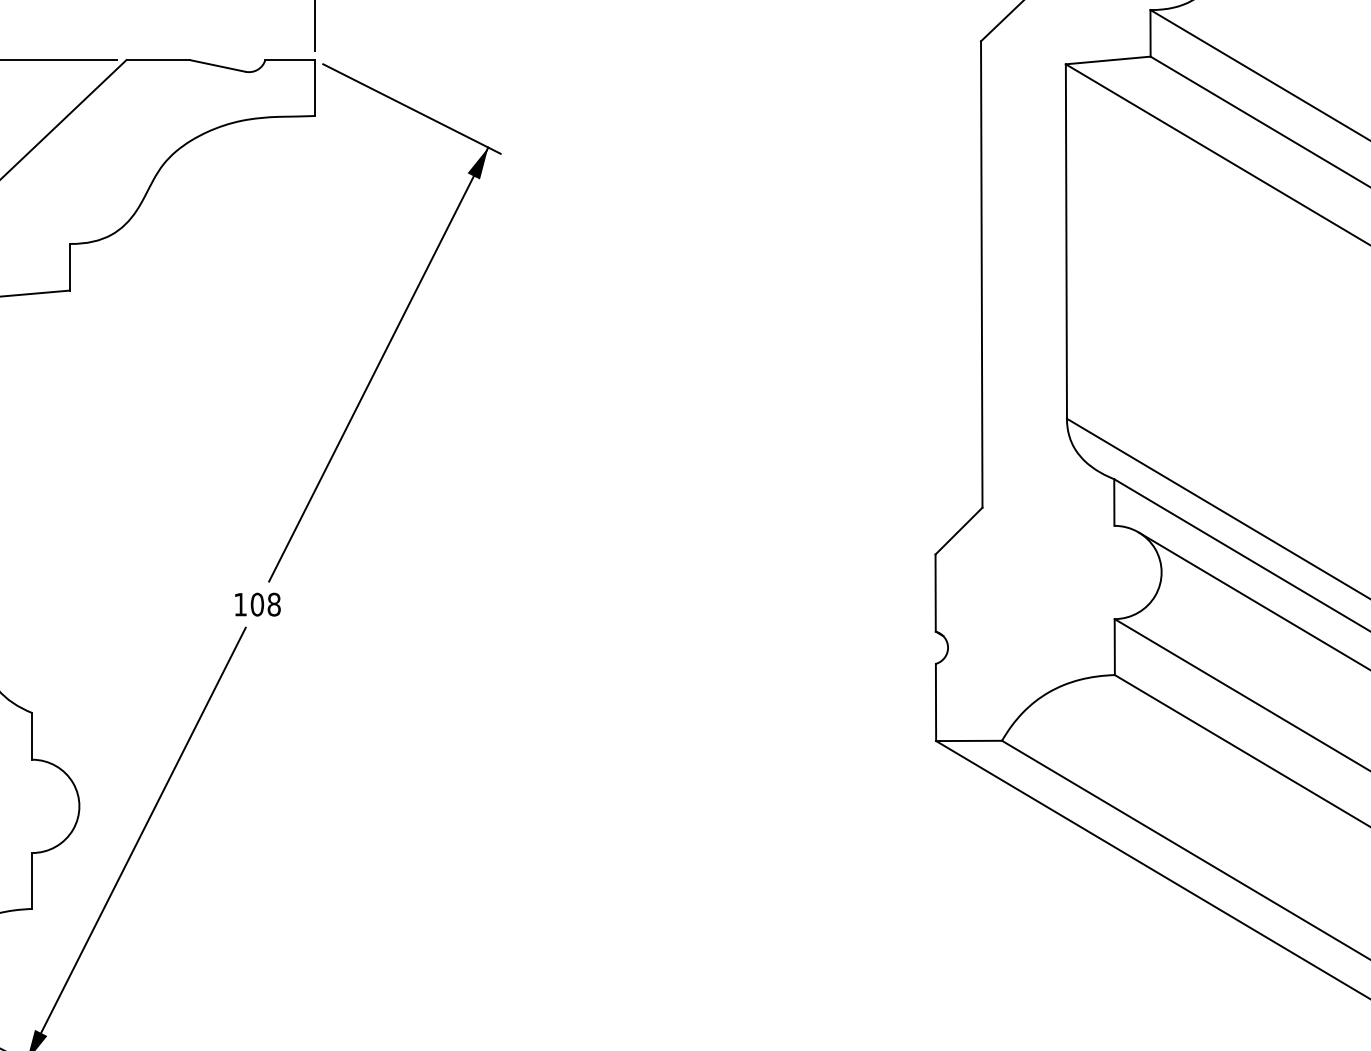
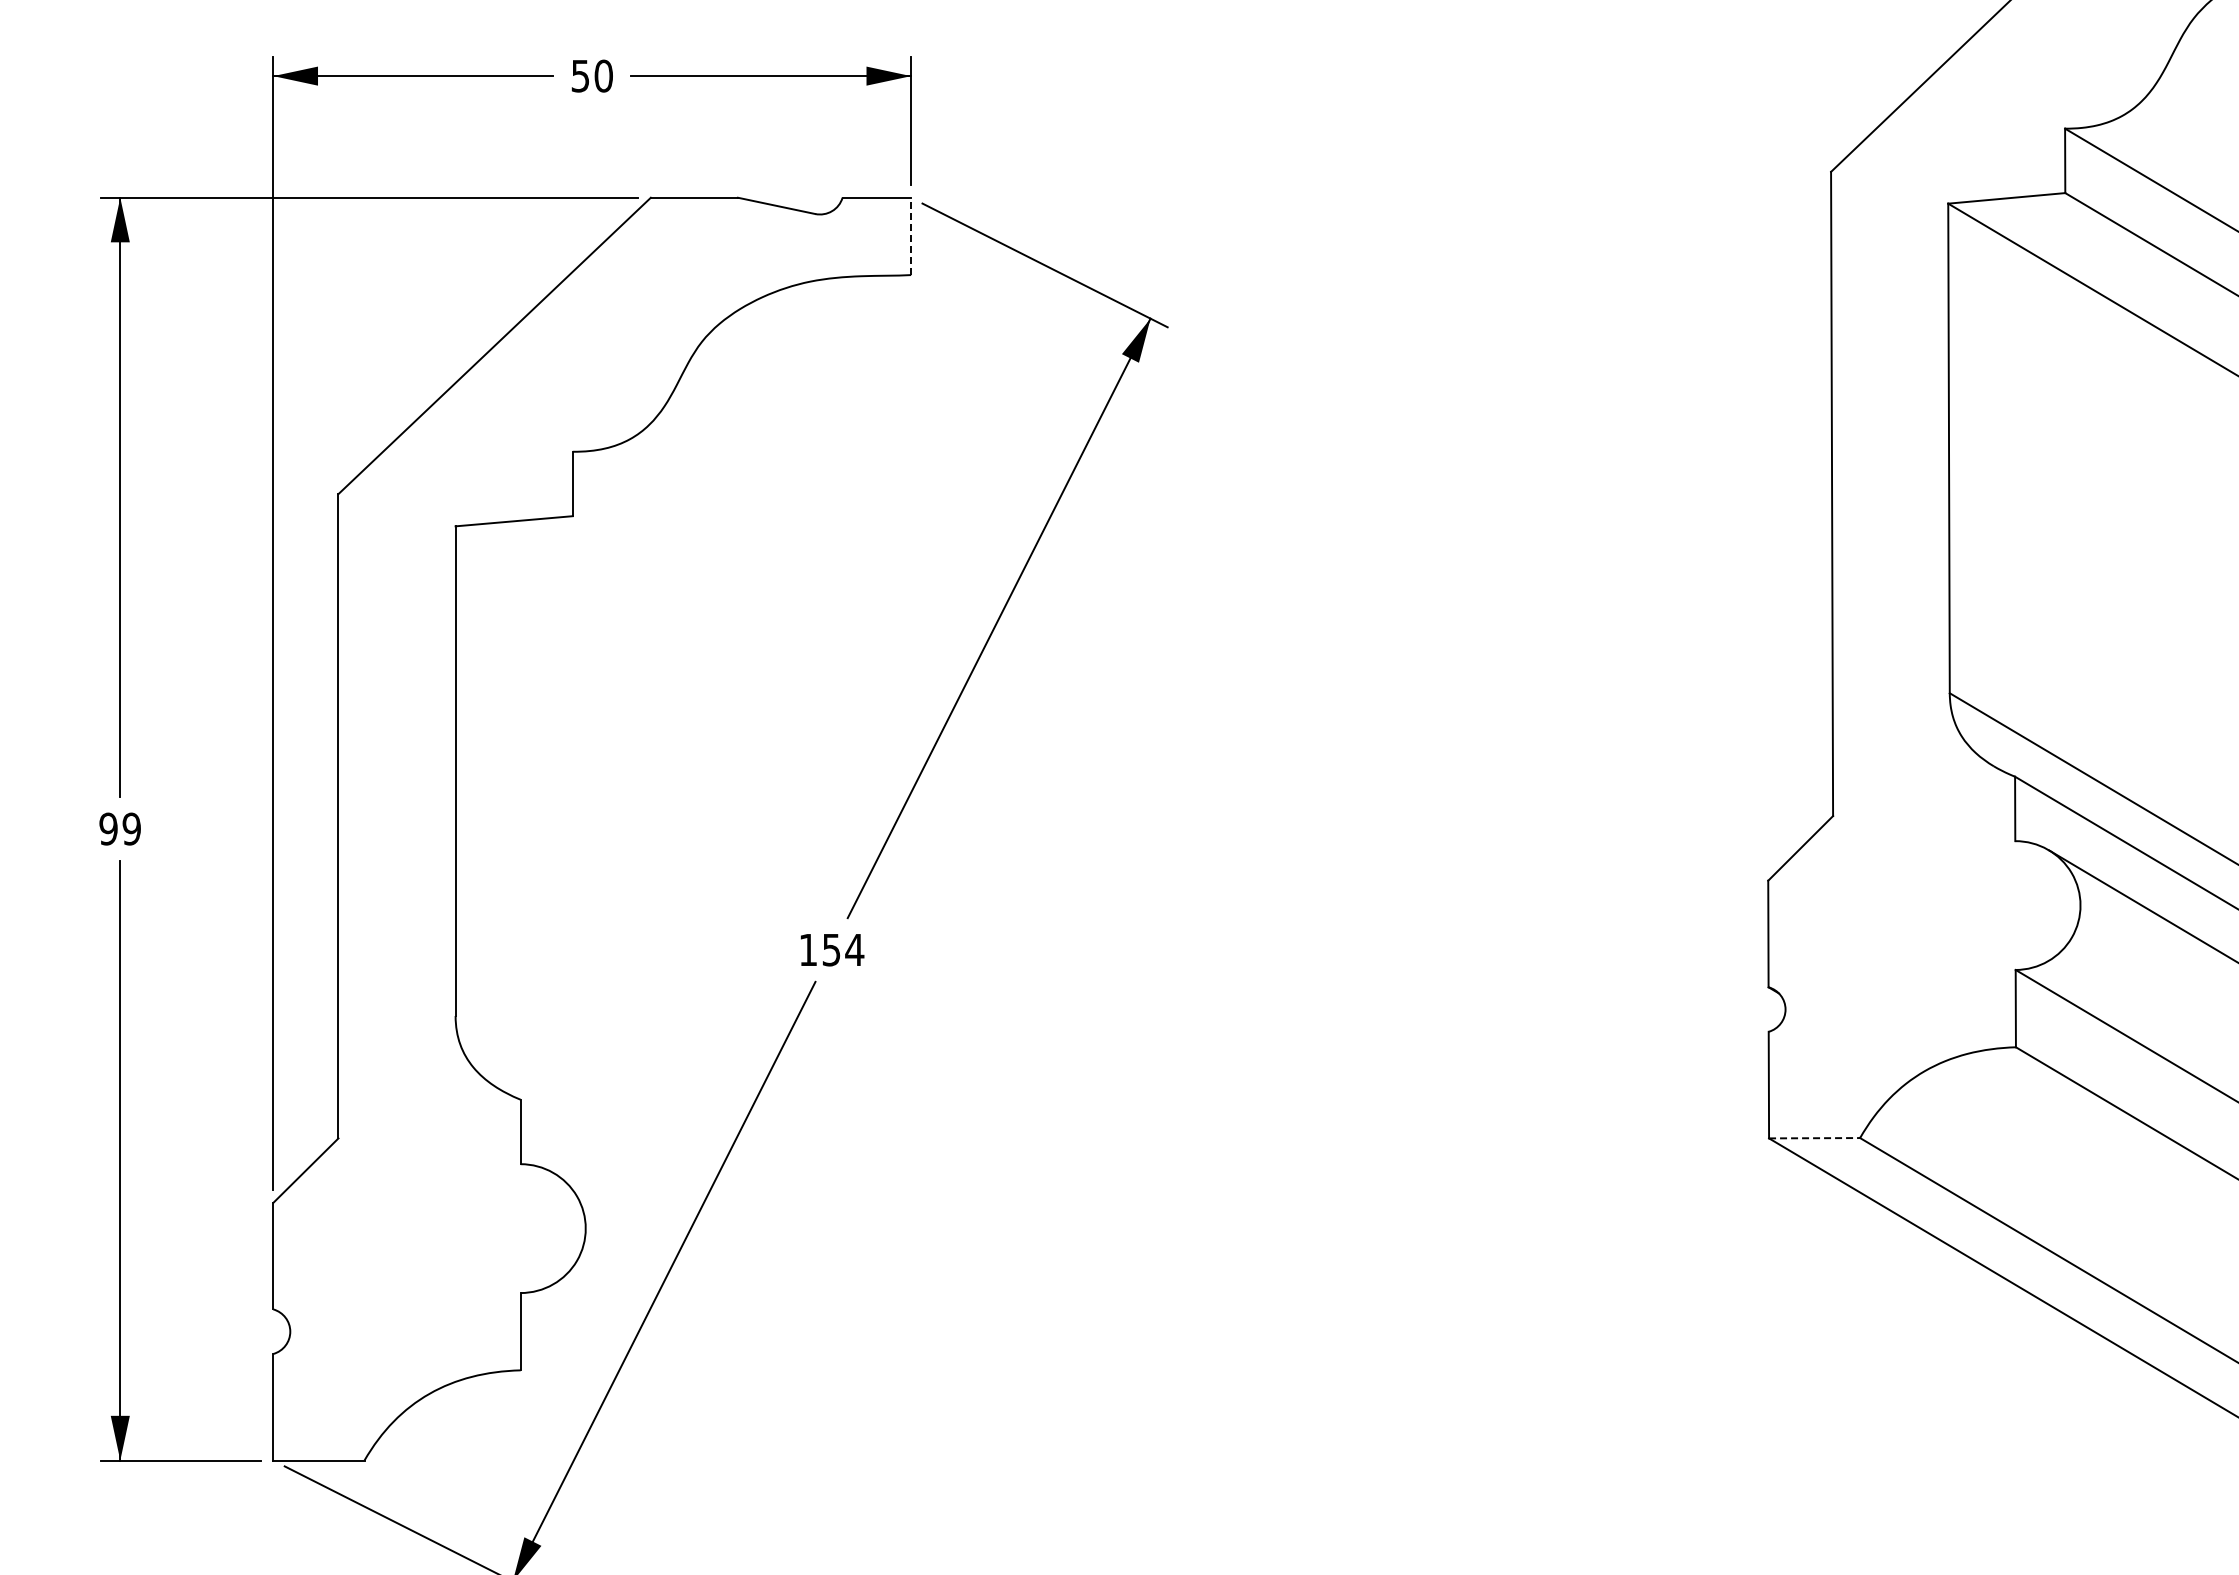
line: (315, 88) -> (911, 236), solid -> dashed
text: (266, 604) -> (843, 949), 108 -> 154
line: (969, 741) -> (1814, 1138), solid -> dashed

